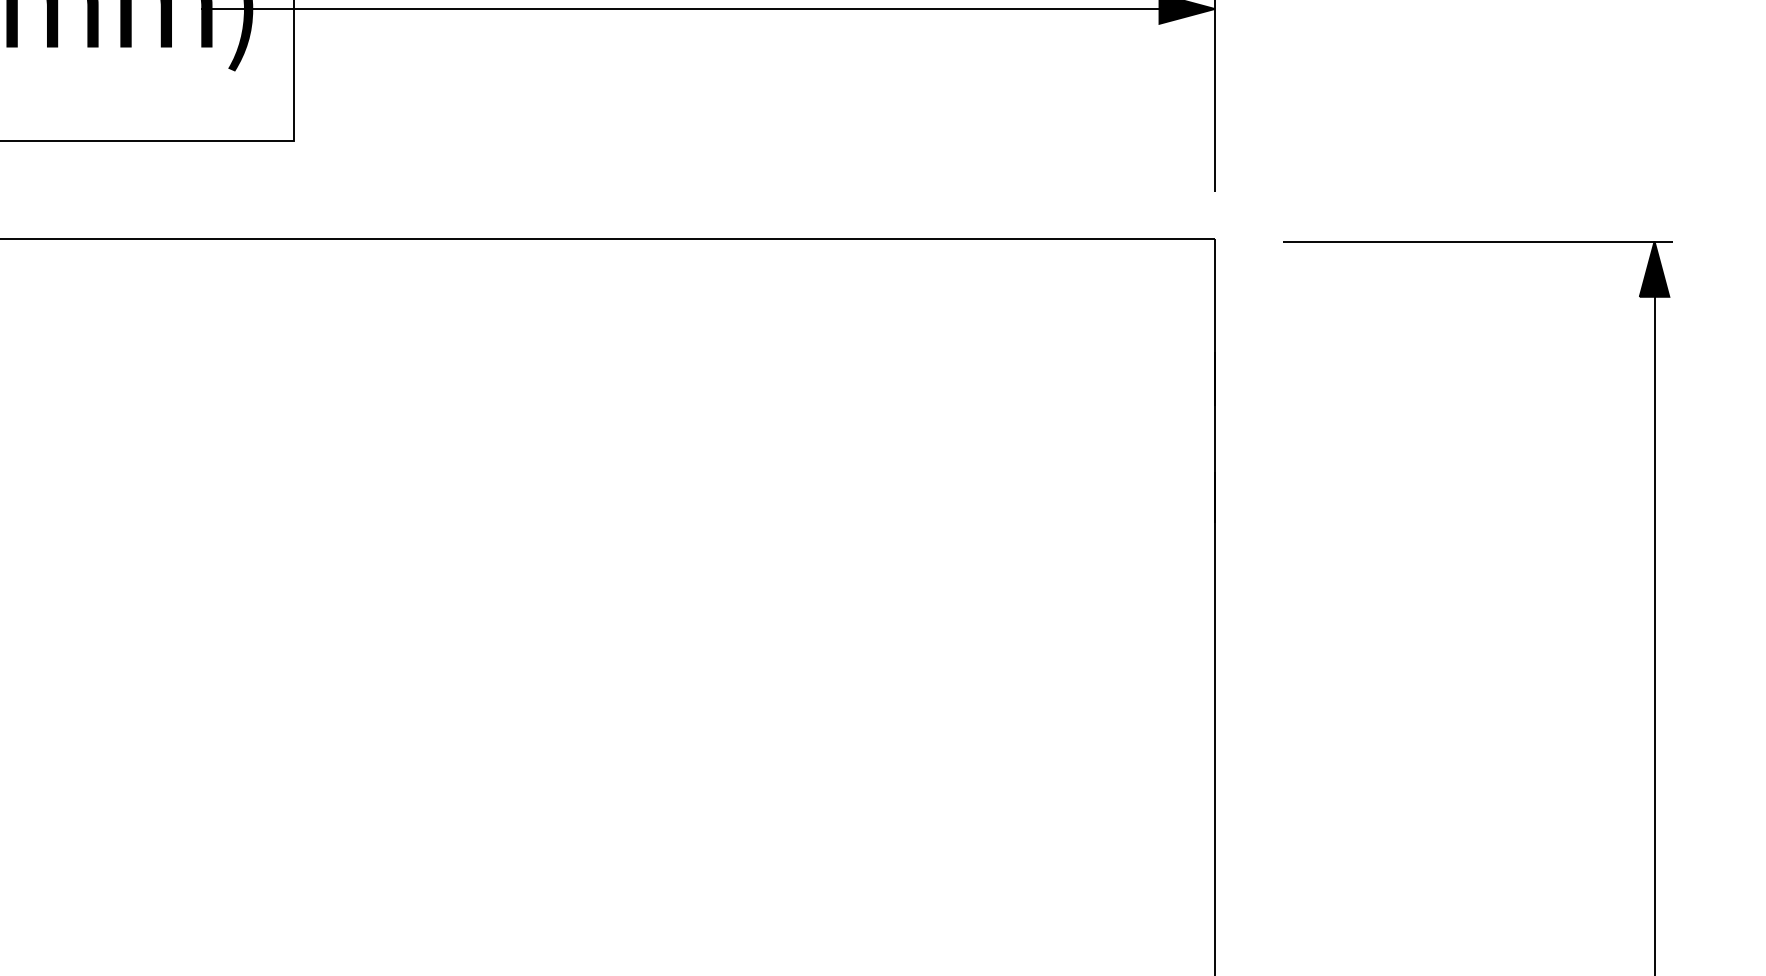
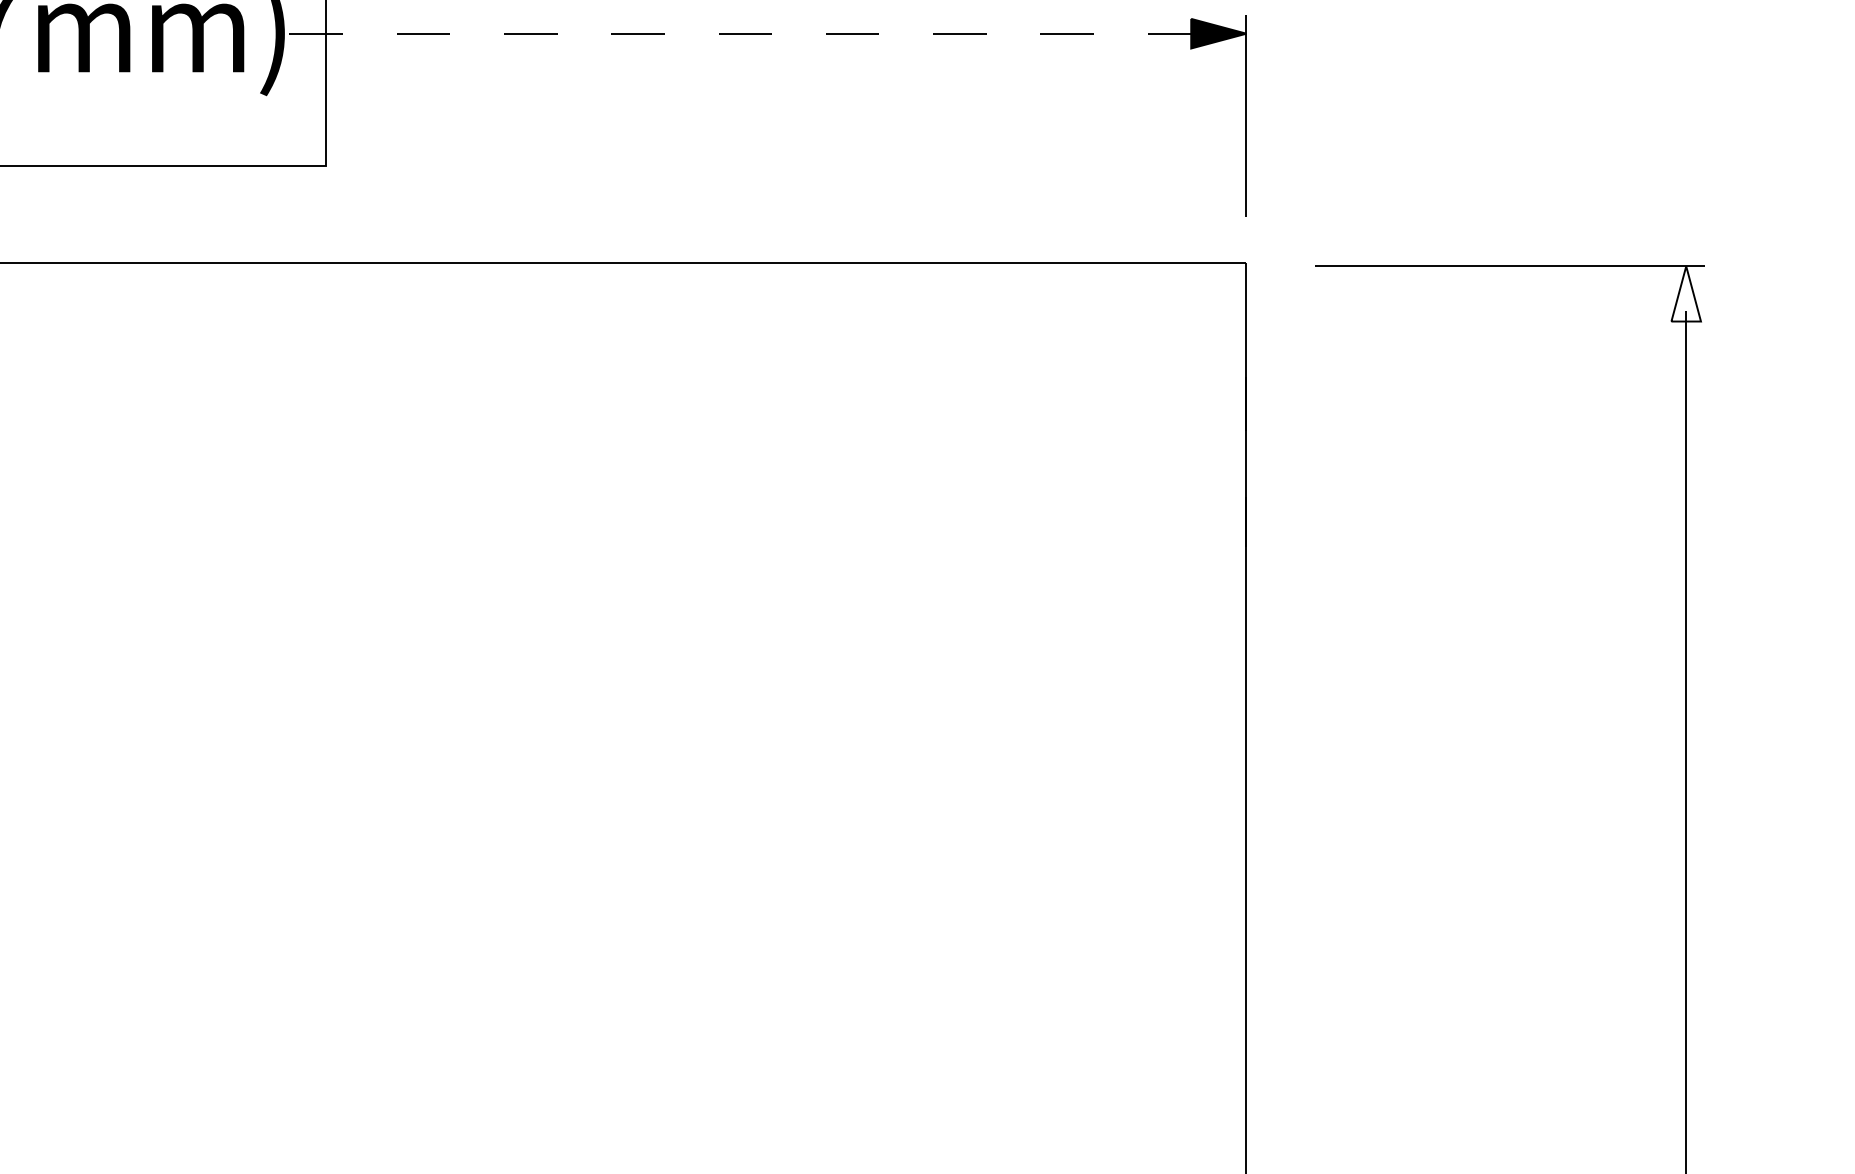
line: (684, 8) -> (716, 33), solid -> dashed
fill: (1653, 268) -> (1685, 293), removed

